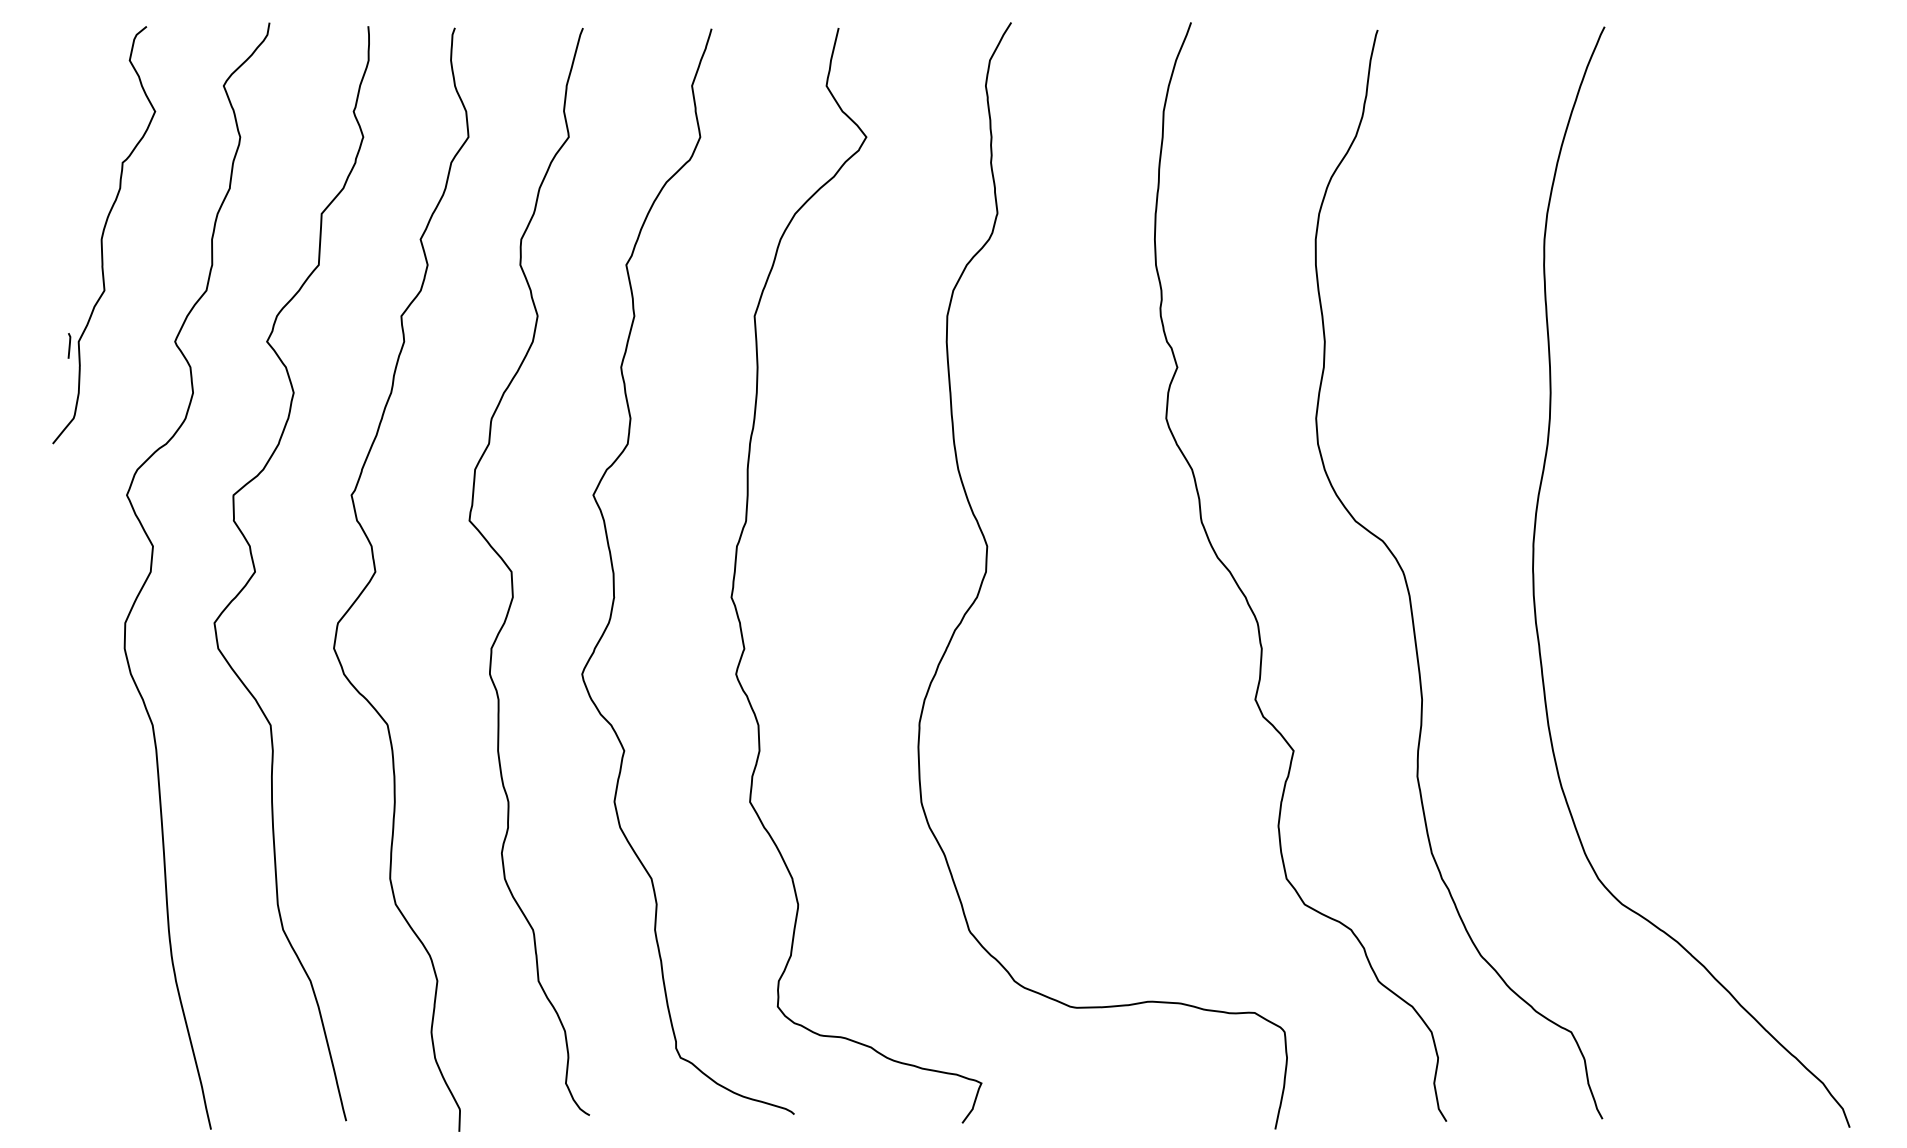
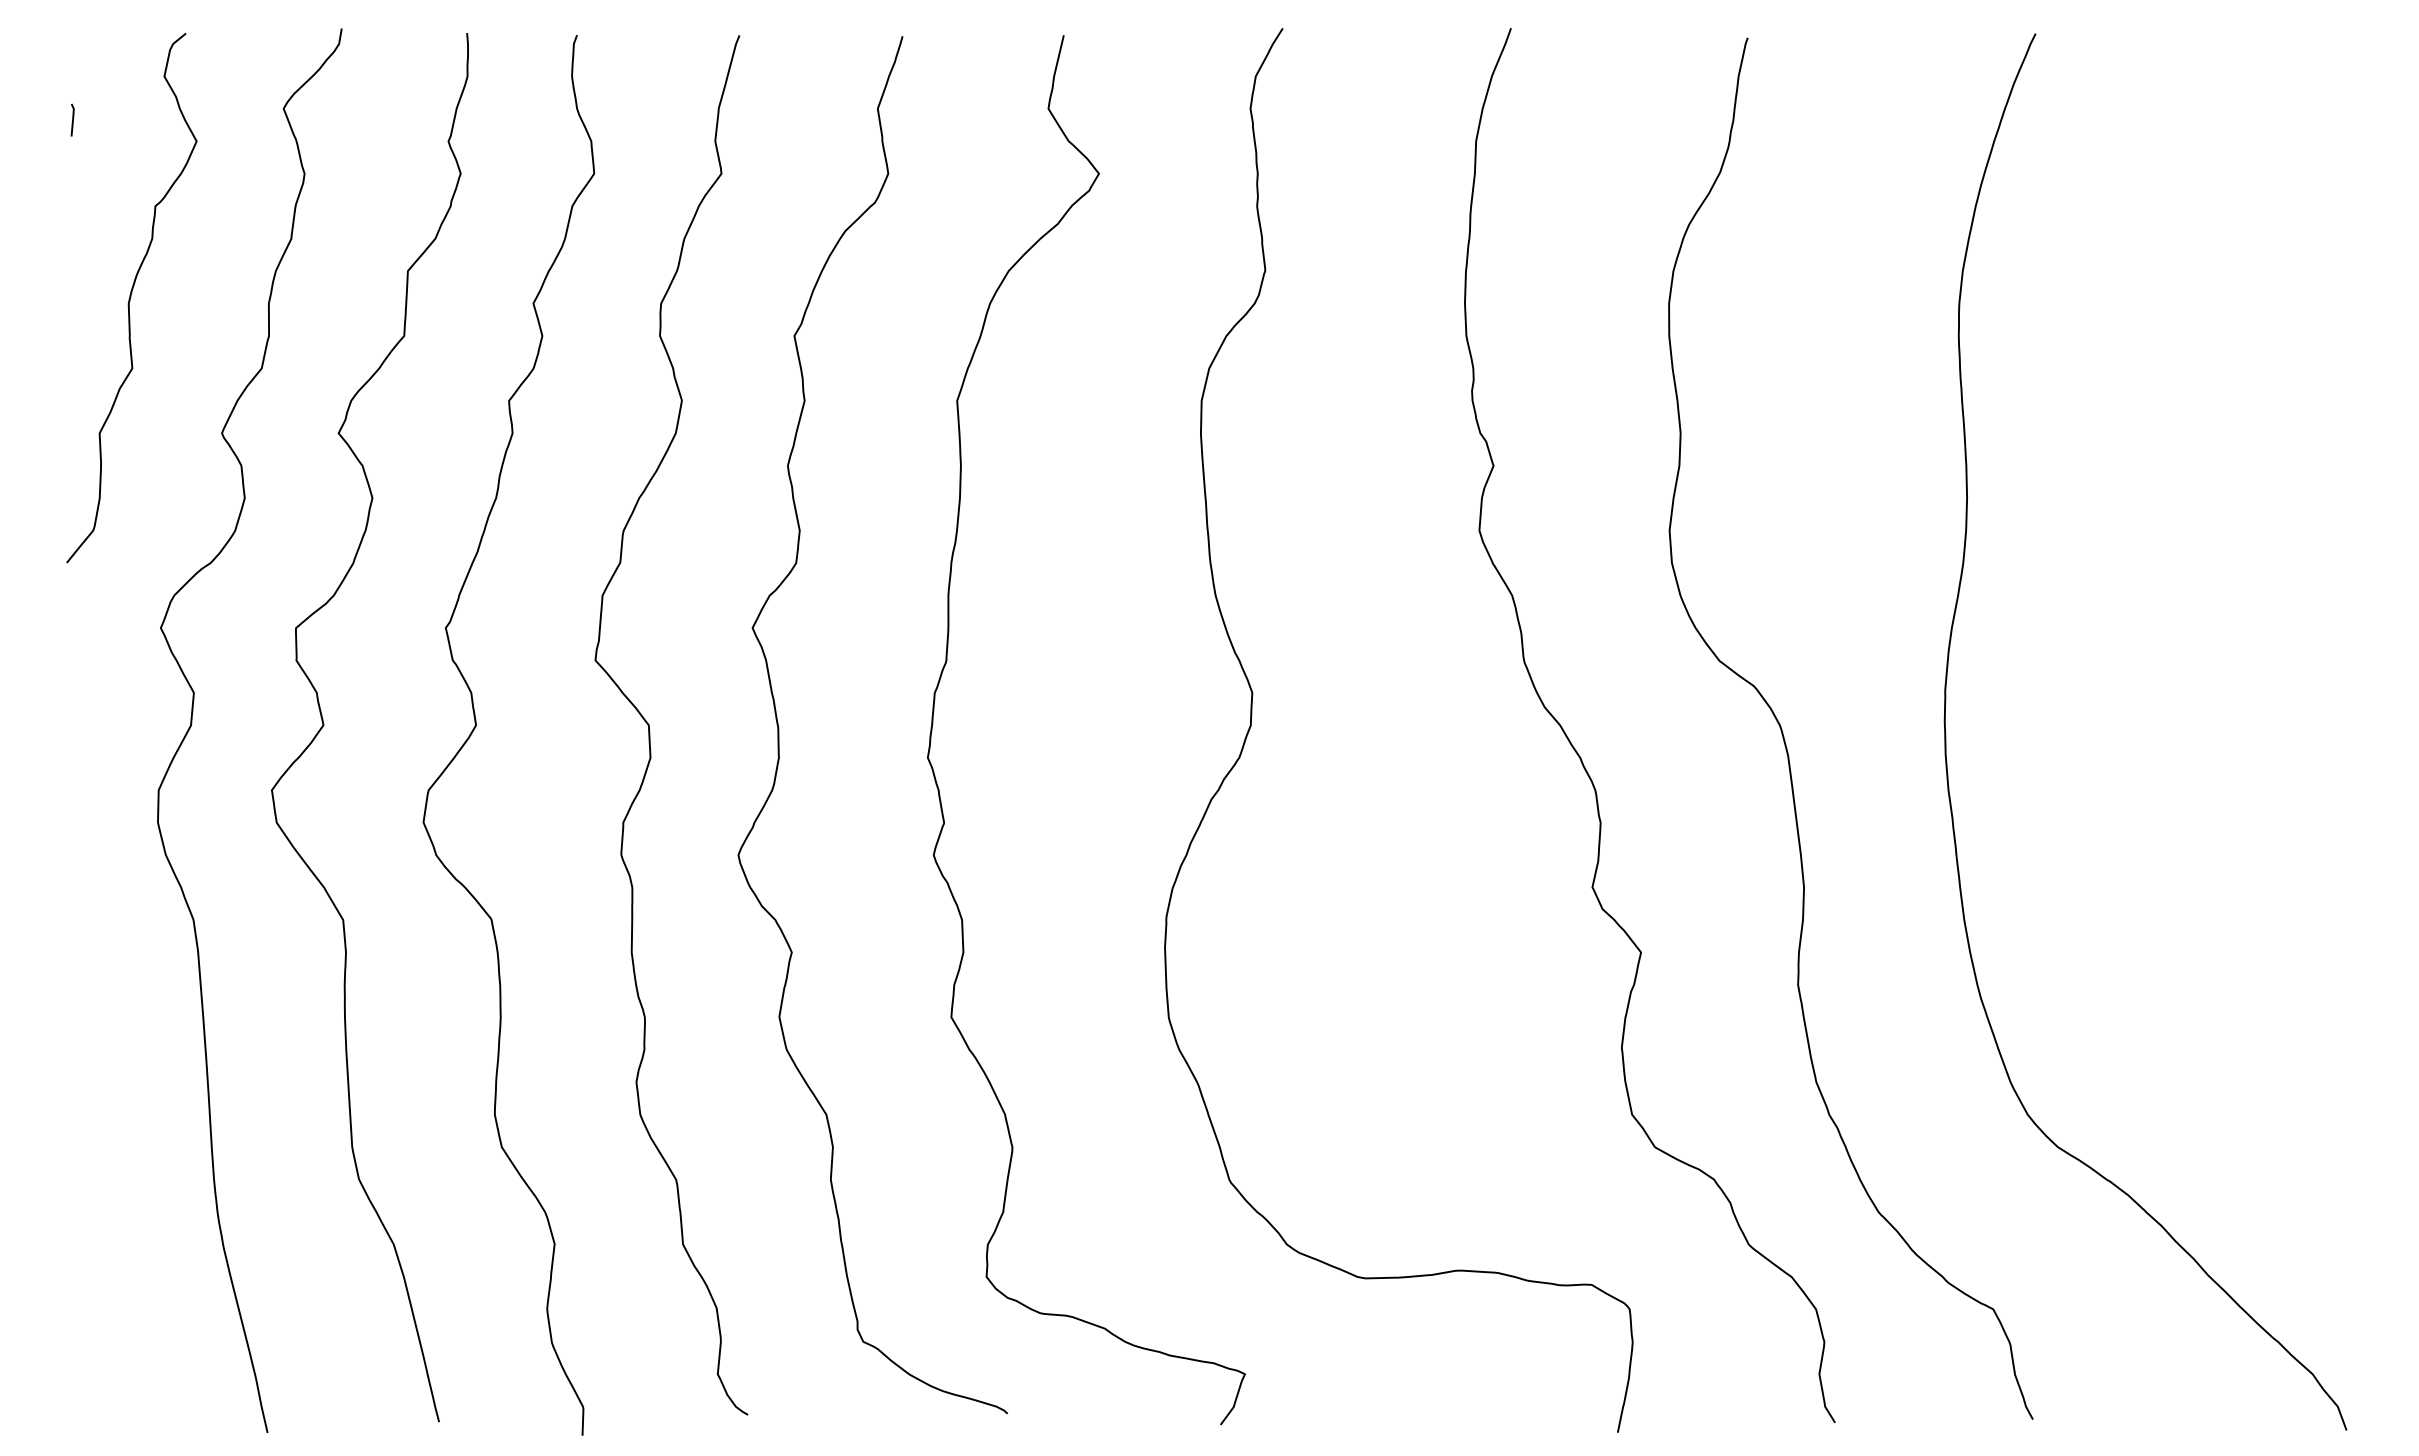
line: (69, 345) -> (72, 119), moved

